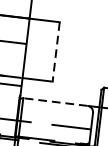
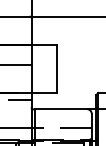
line: (56, 52) -> (56, 69), dashed -> solid
line: (55, 102) -> (60, 109), dashed -> solid

